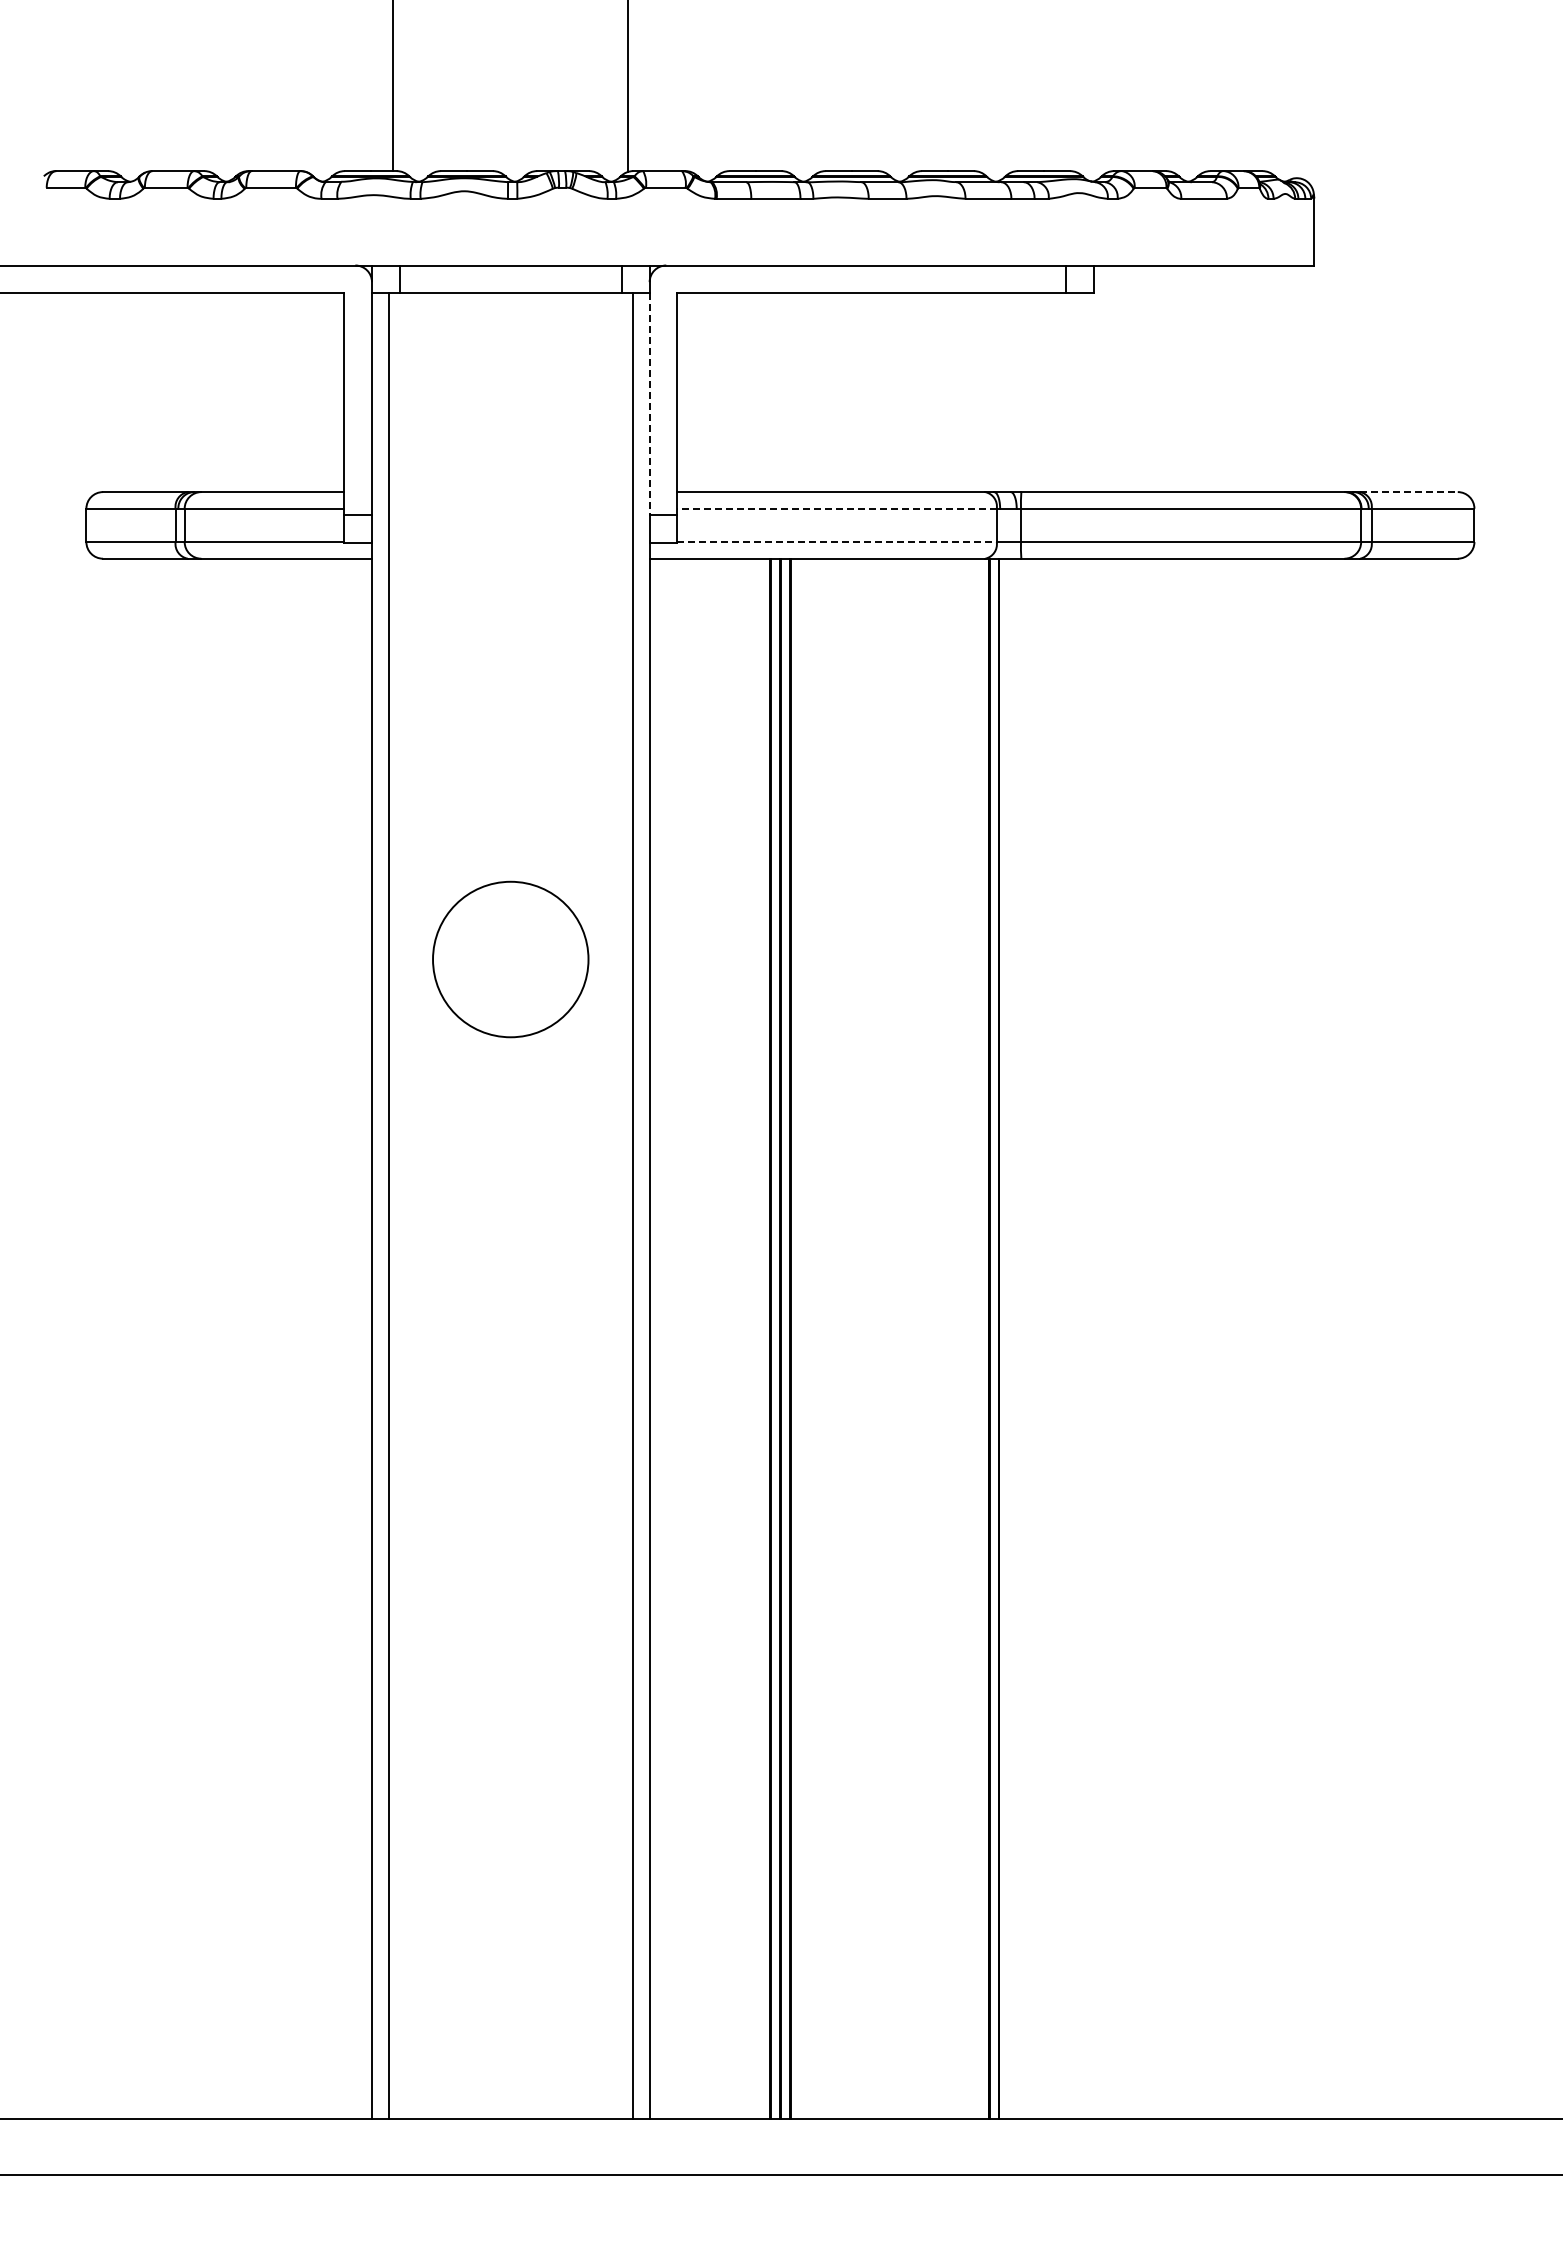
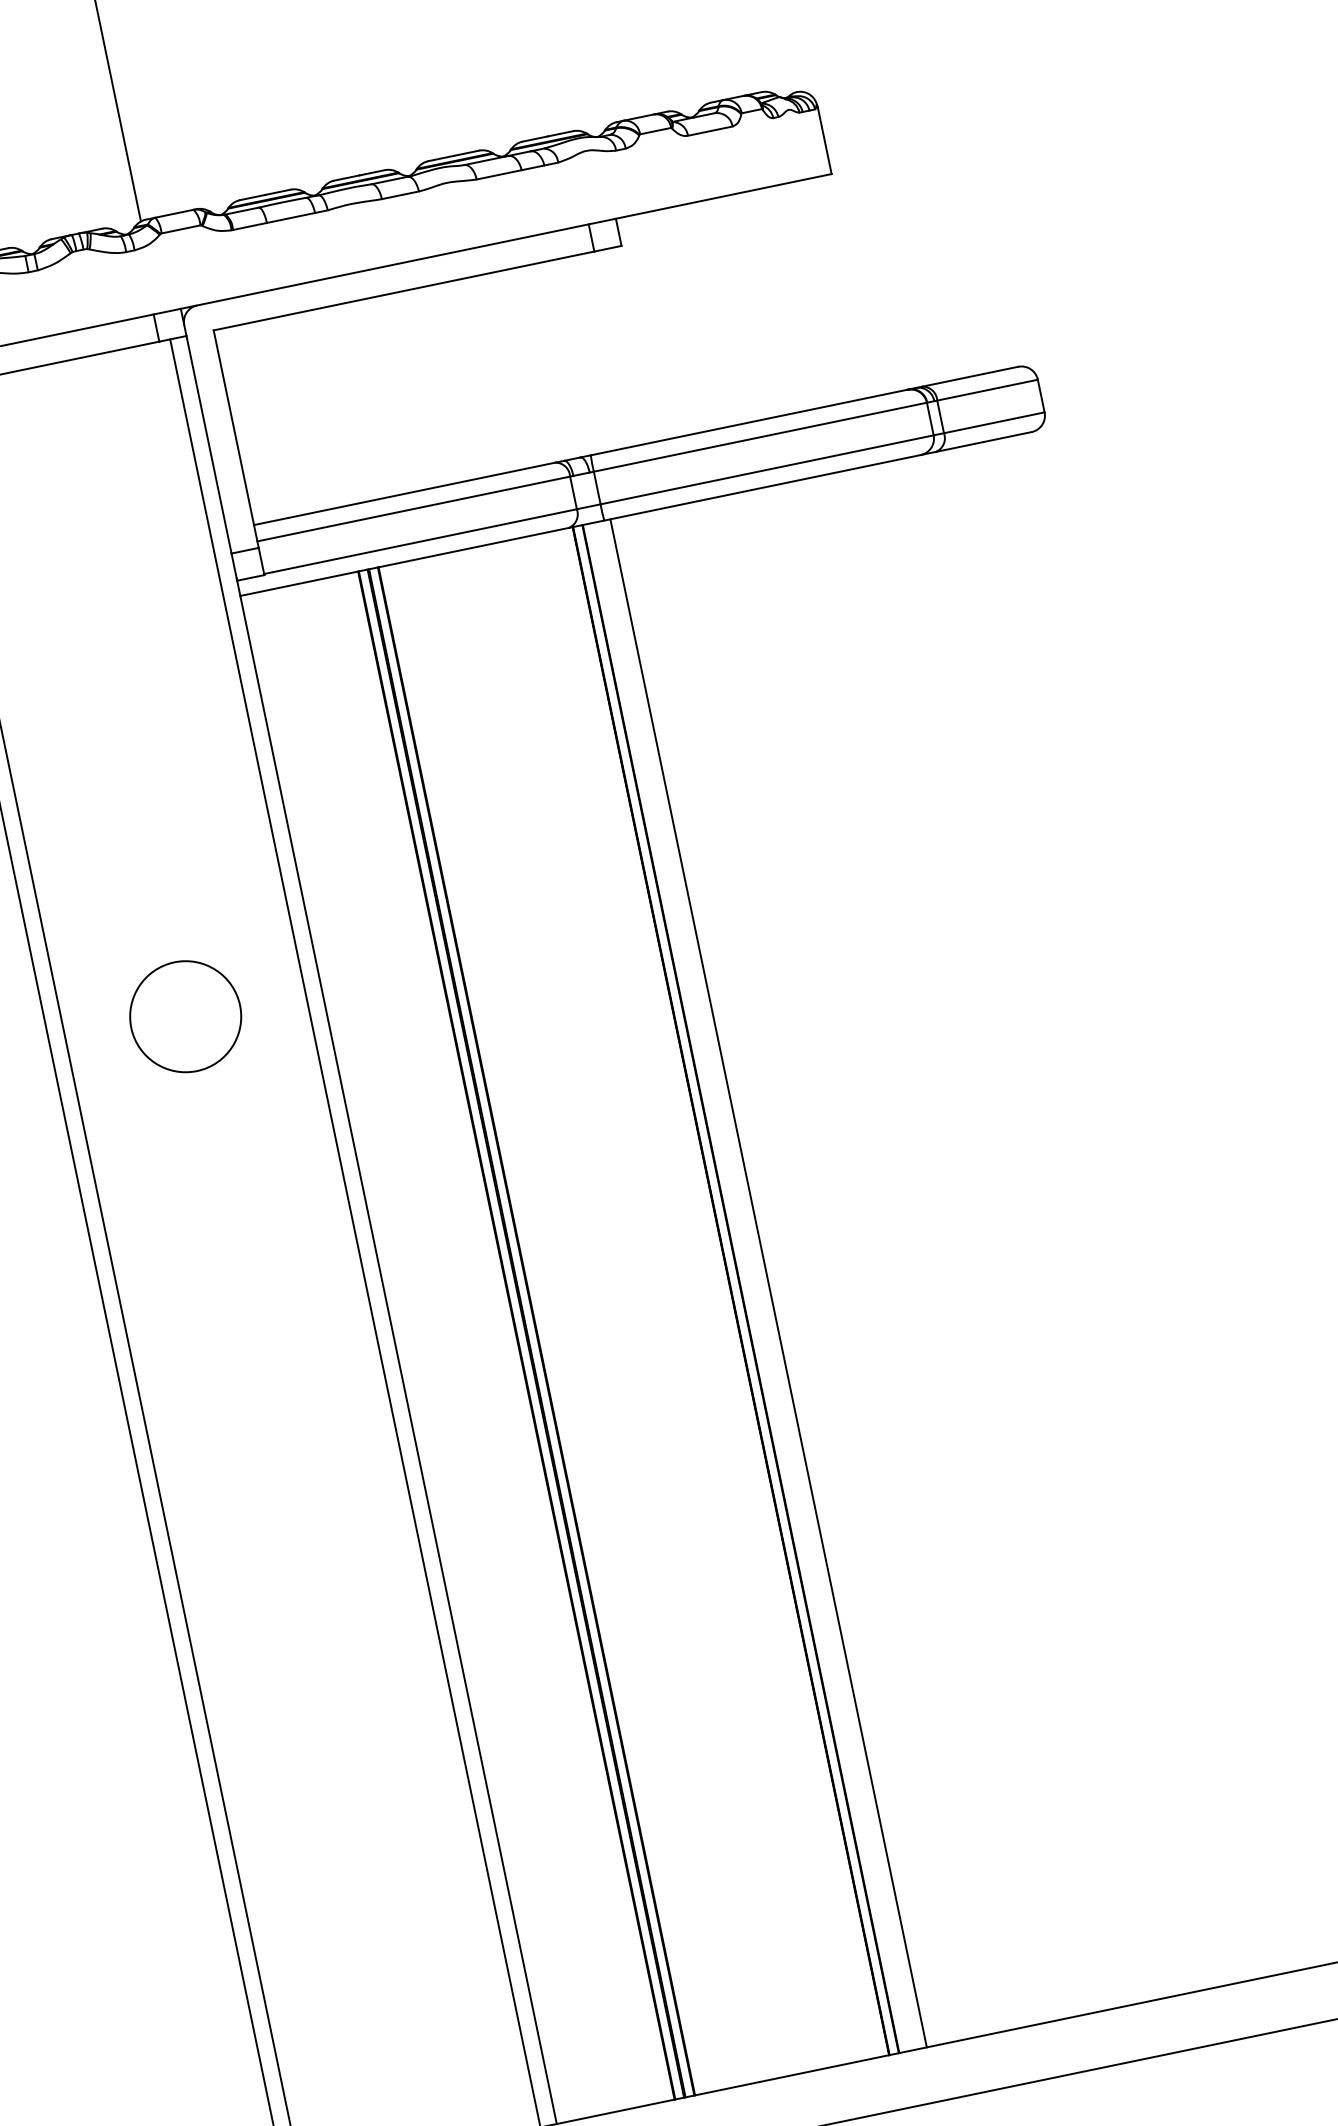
line: (649, 404) -> (208, 444), dashed -> solid
line: (1408, 492) -> (969, 377), dashed -> solid
line: (837, 508) -> (414, 508), dashed -> solid
line: (837, 542) -> (420, 541), dashed -> solid
circle: (510, 959) -> (185, 1016), size x0.71
line: (1027, 1338) -> (768, 1282), added

